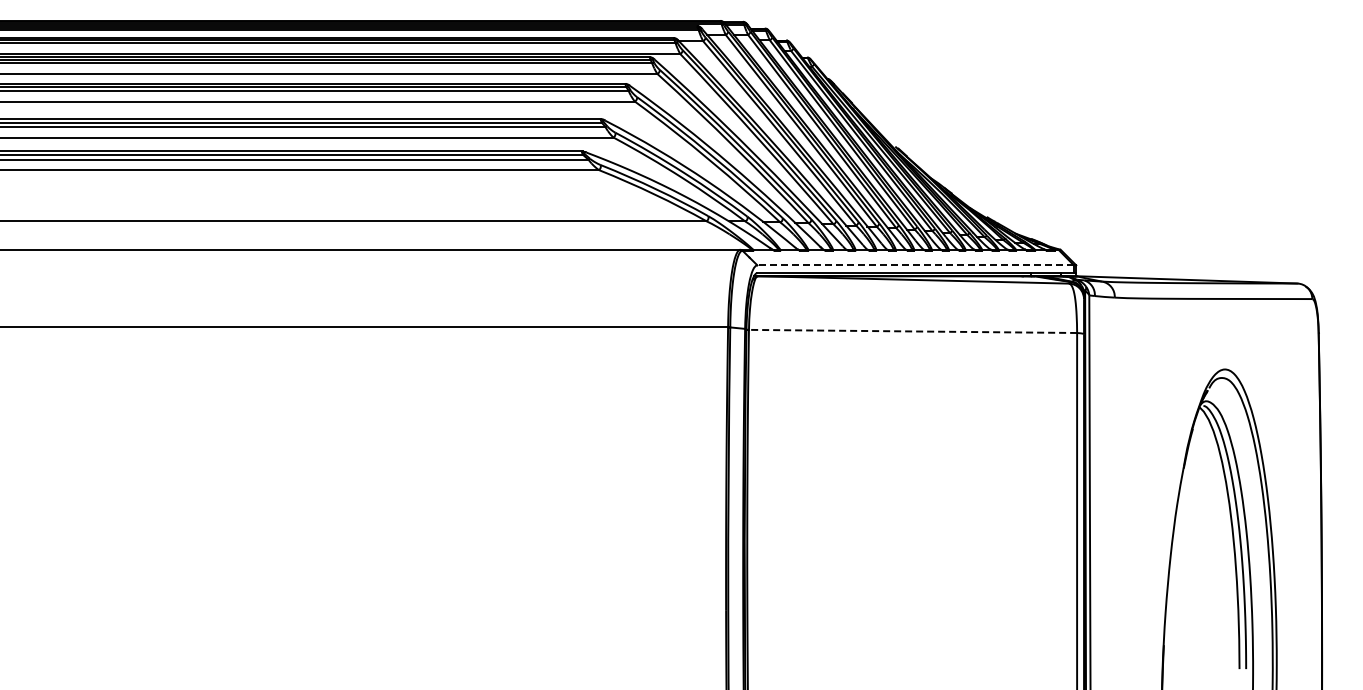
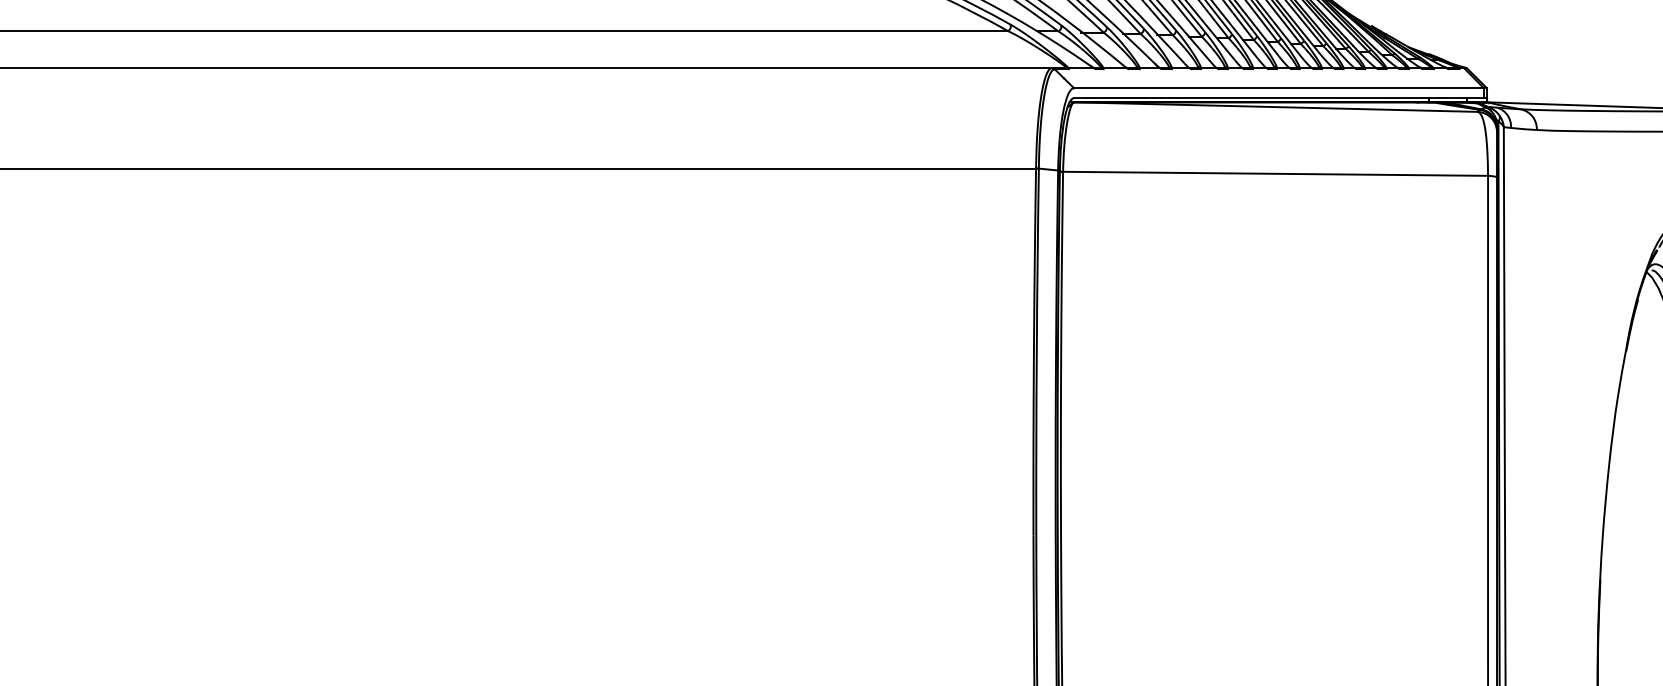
line: (915, 265) -> (1278, 88), dashed -> solid
line: (912, 331) -> (1274, 173), dashed -> solid

